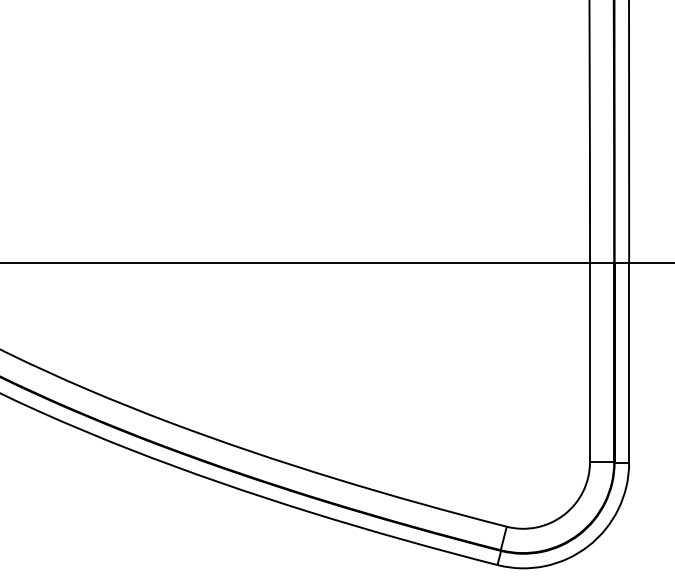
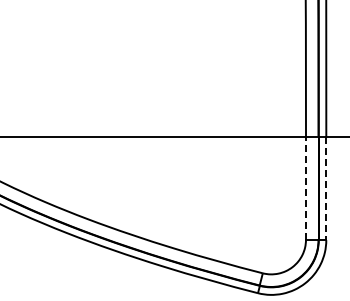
line: (590, 363) -> (306, 188), solid -> dashed
line: (629, 363) -> (326, 188), solid -> dashed

